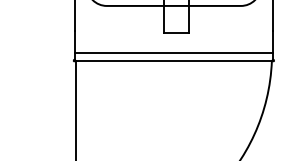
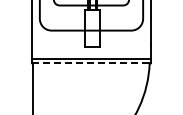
line: (173, 61) -> (91, 63), solid -> dashed

